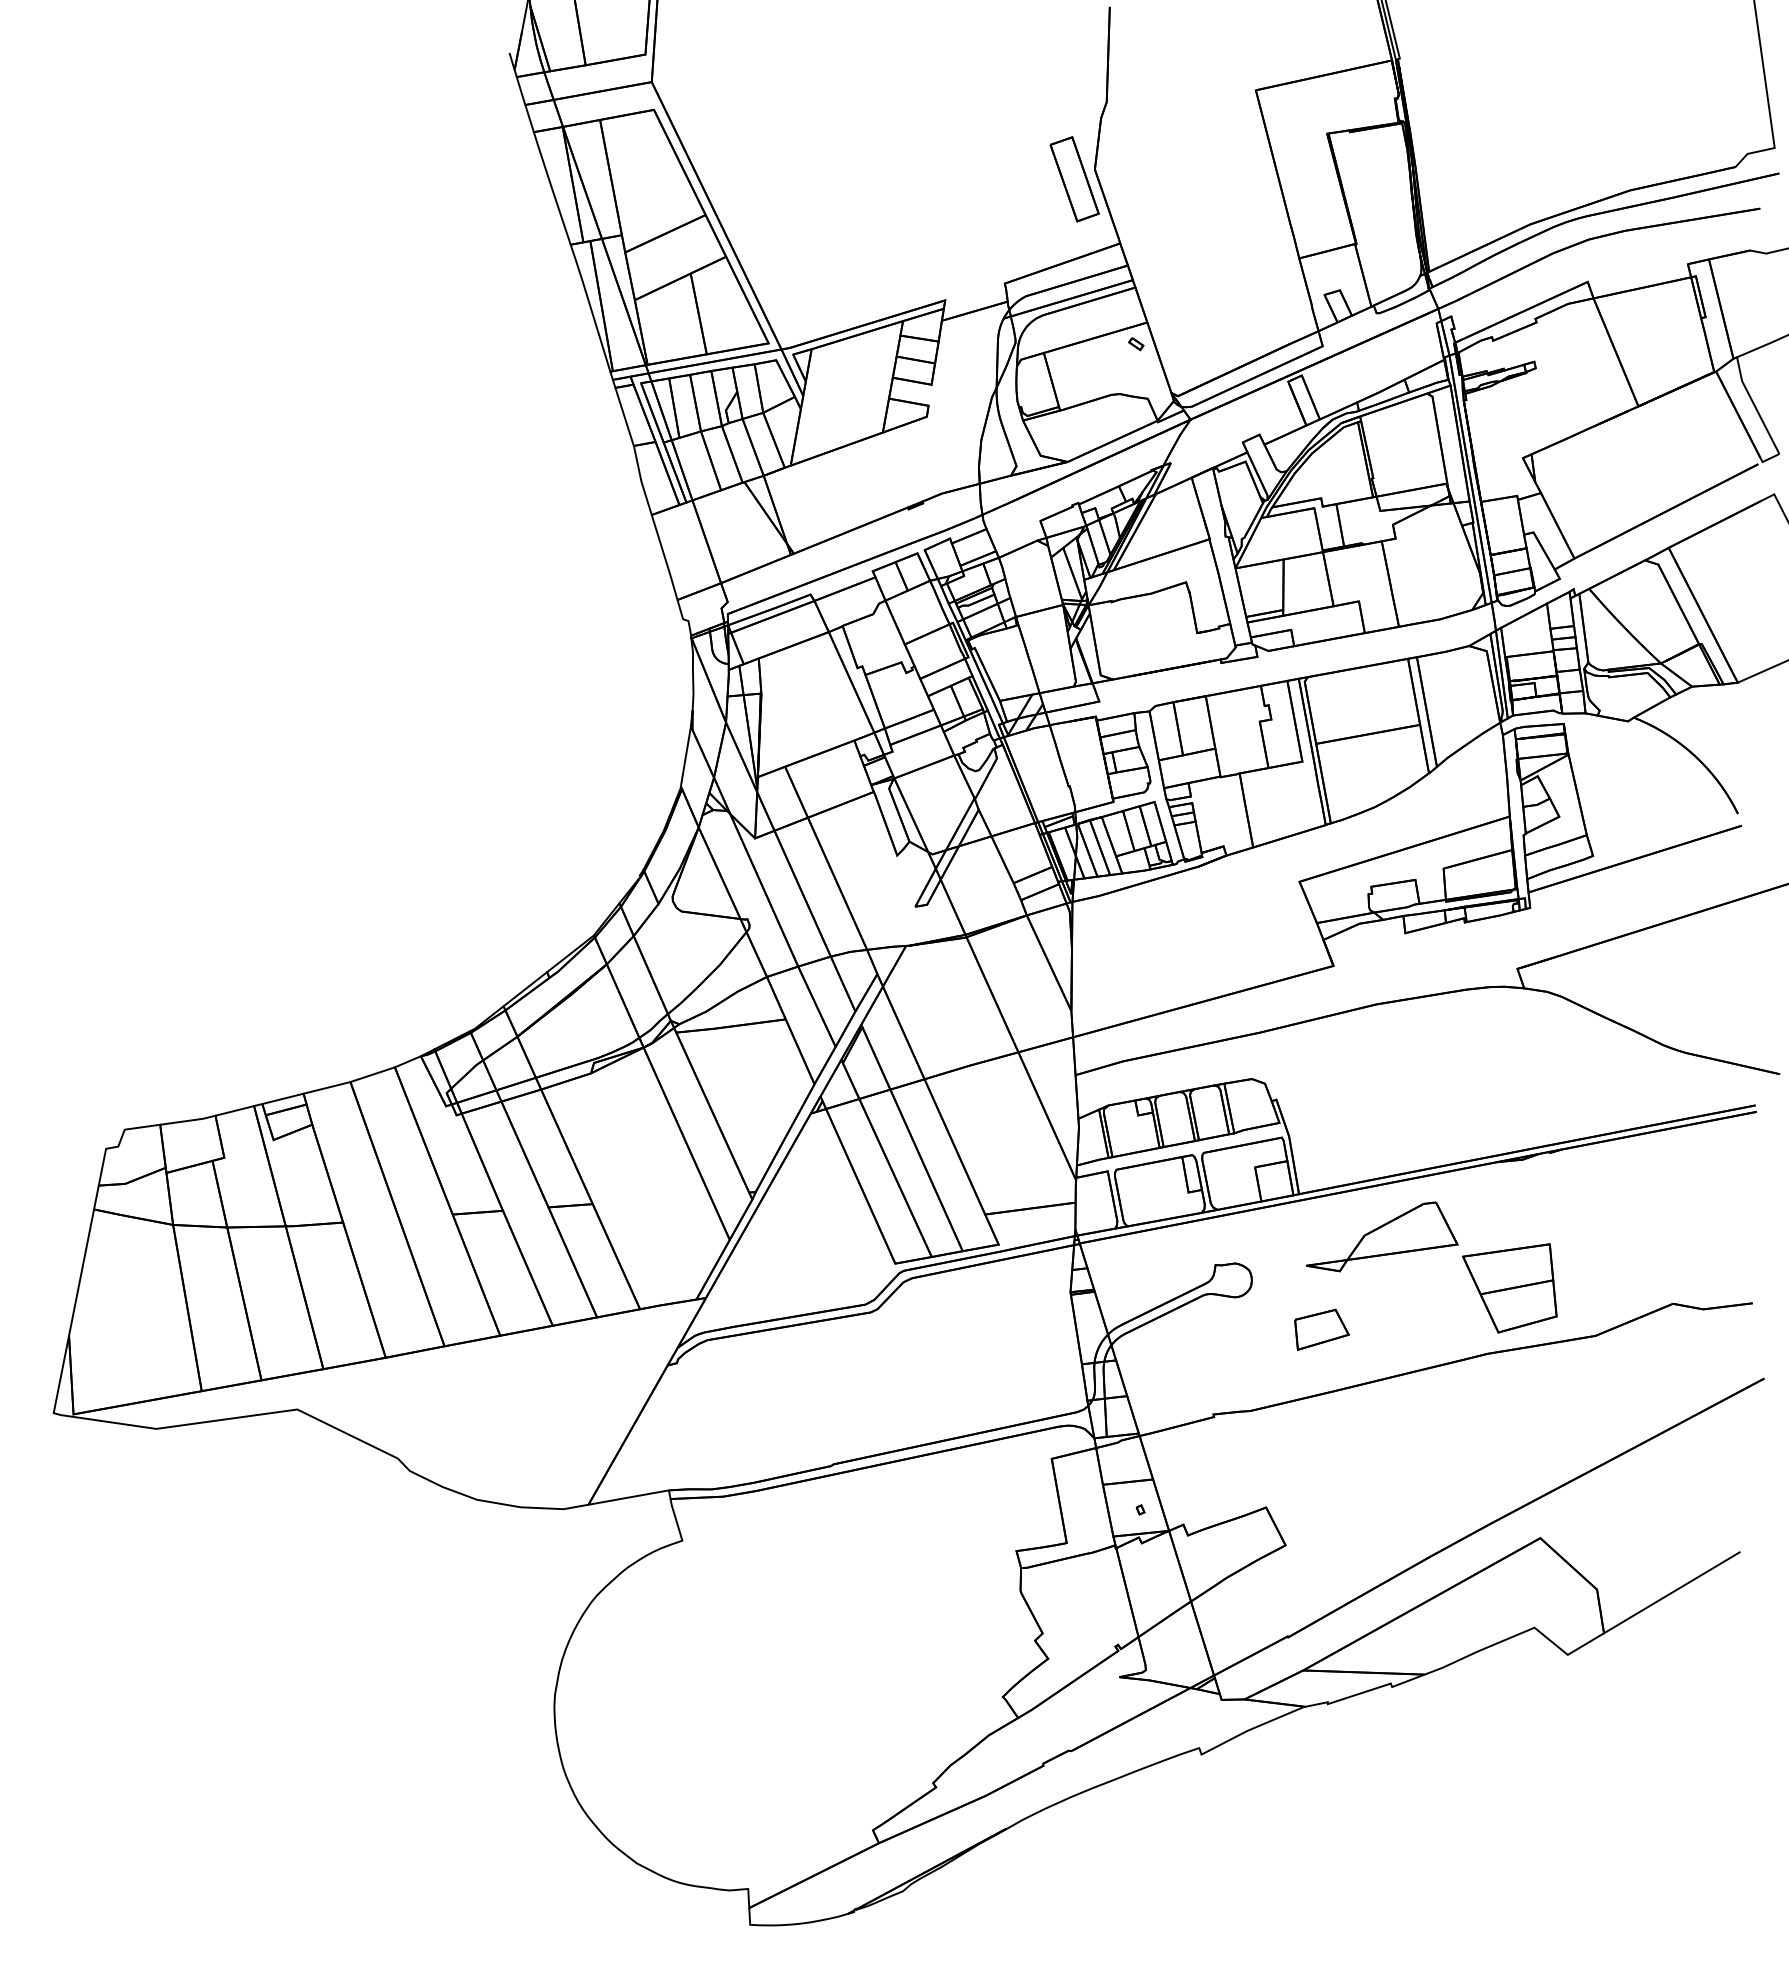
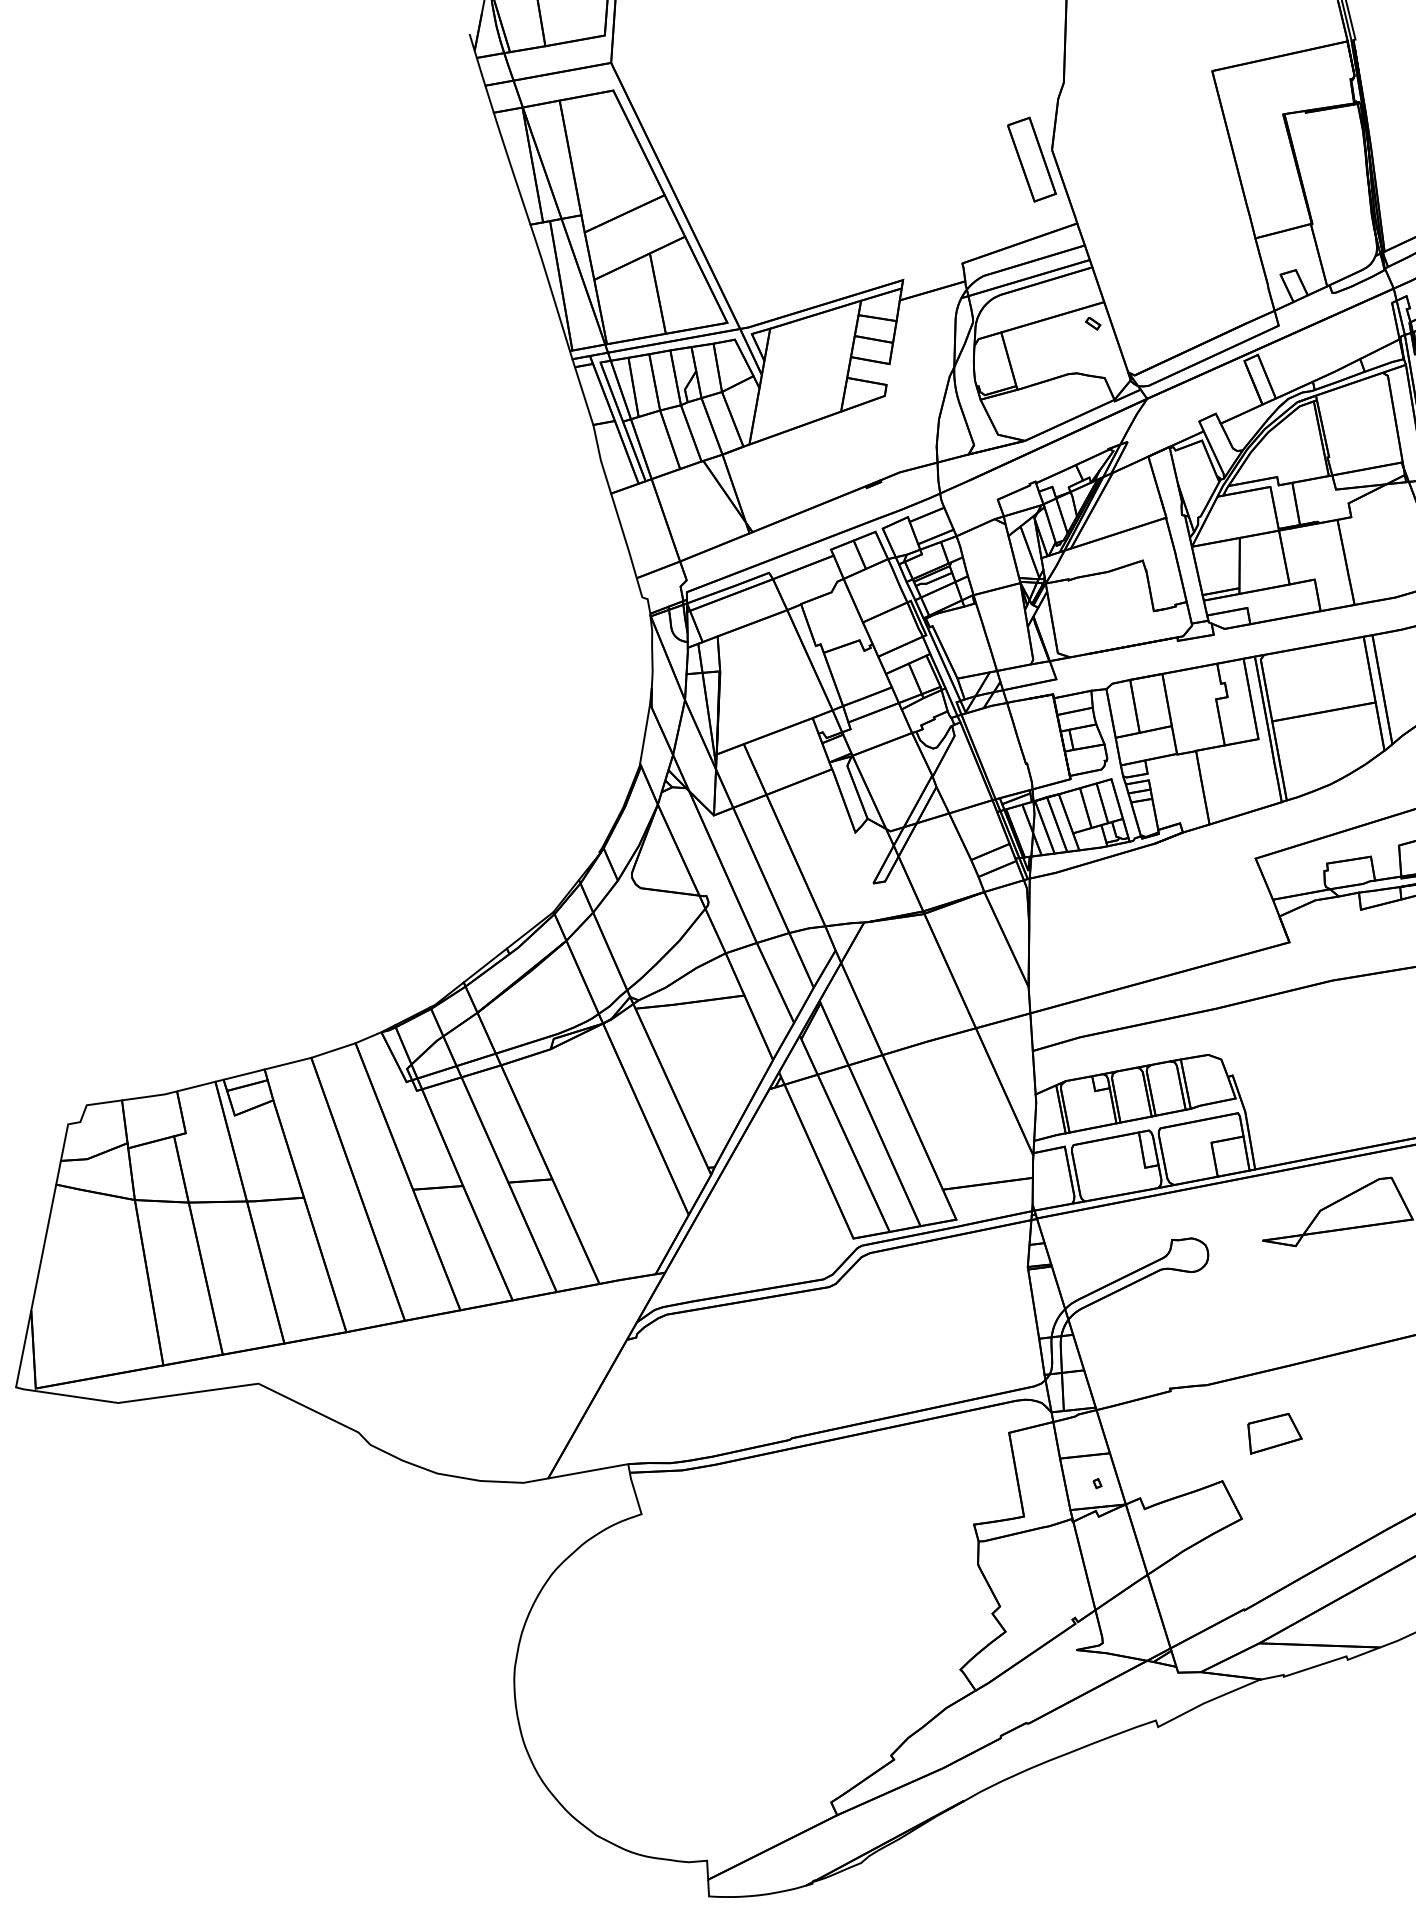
part: (1321, 1329) -> (1274, 1433), moved

